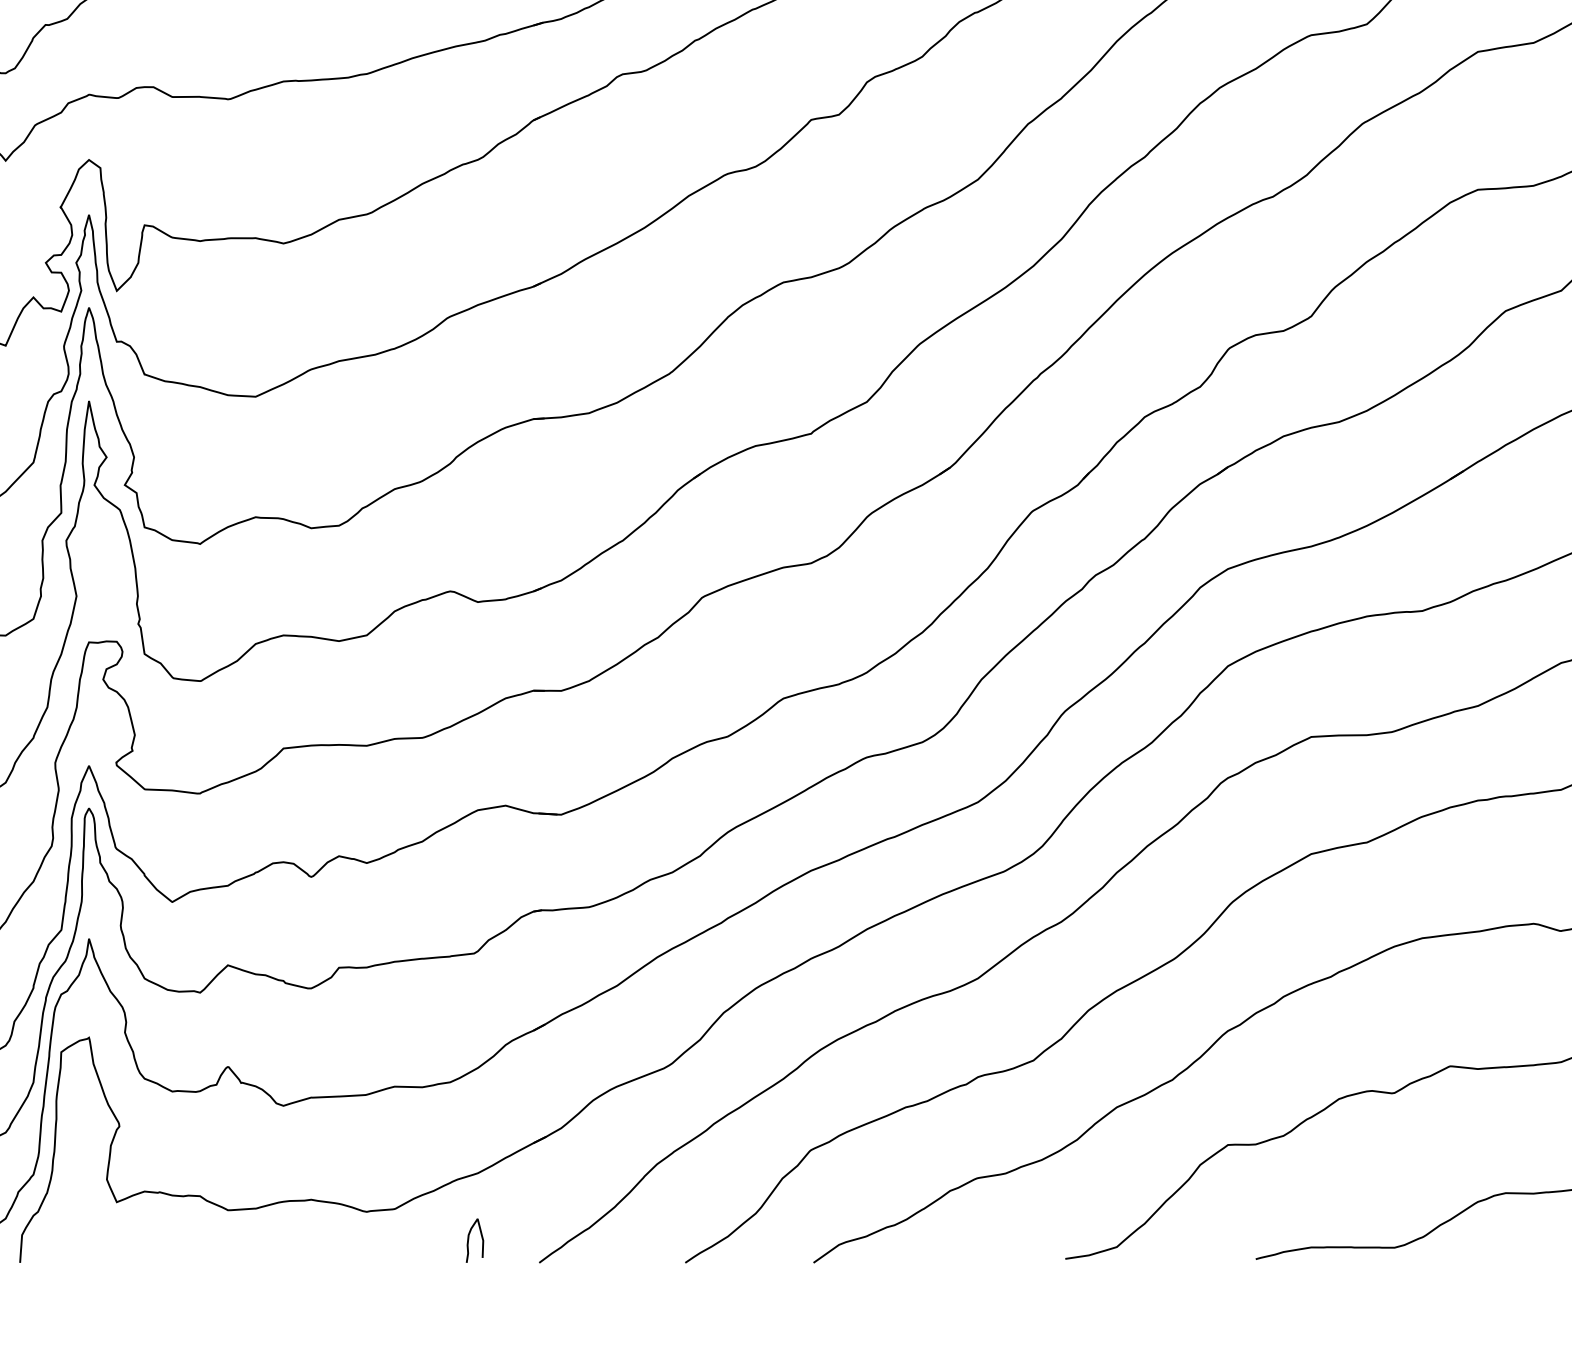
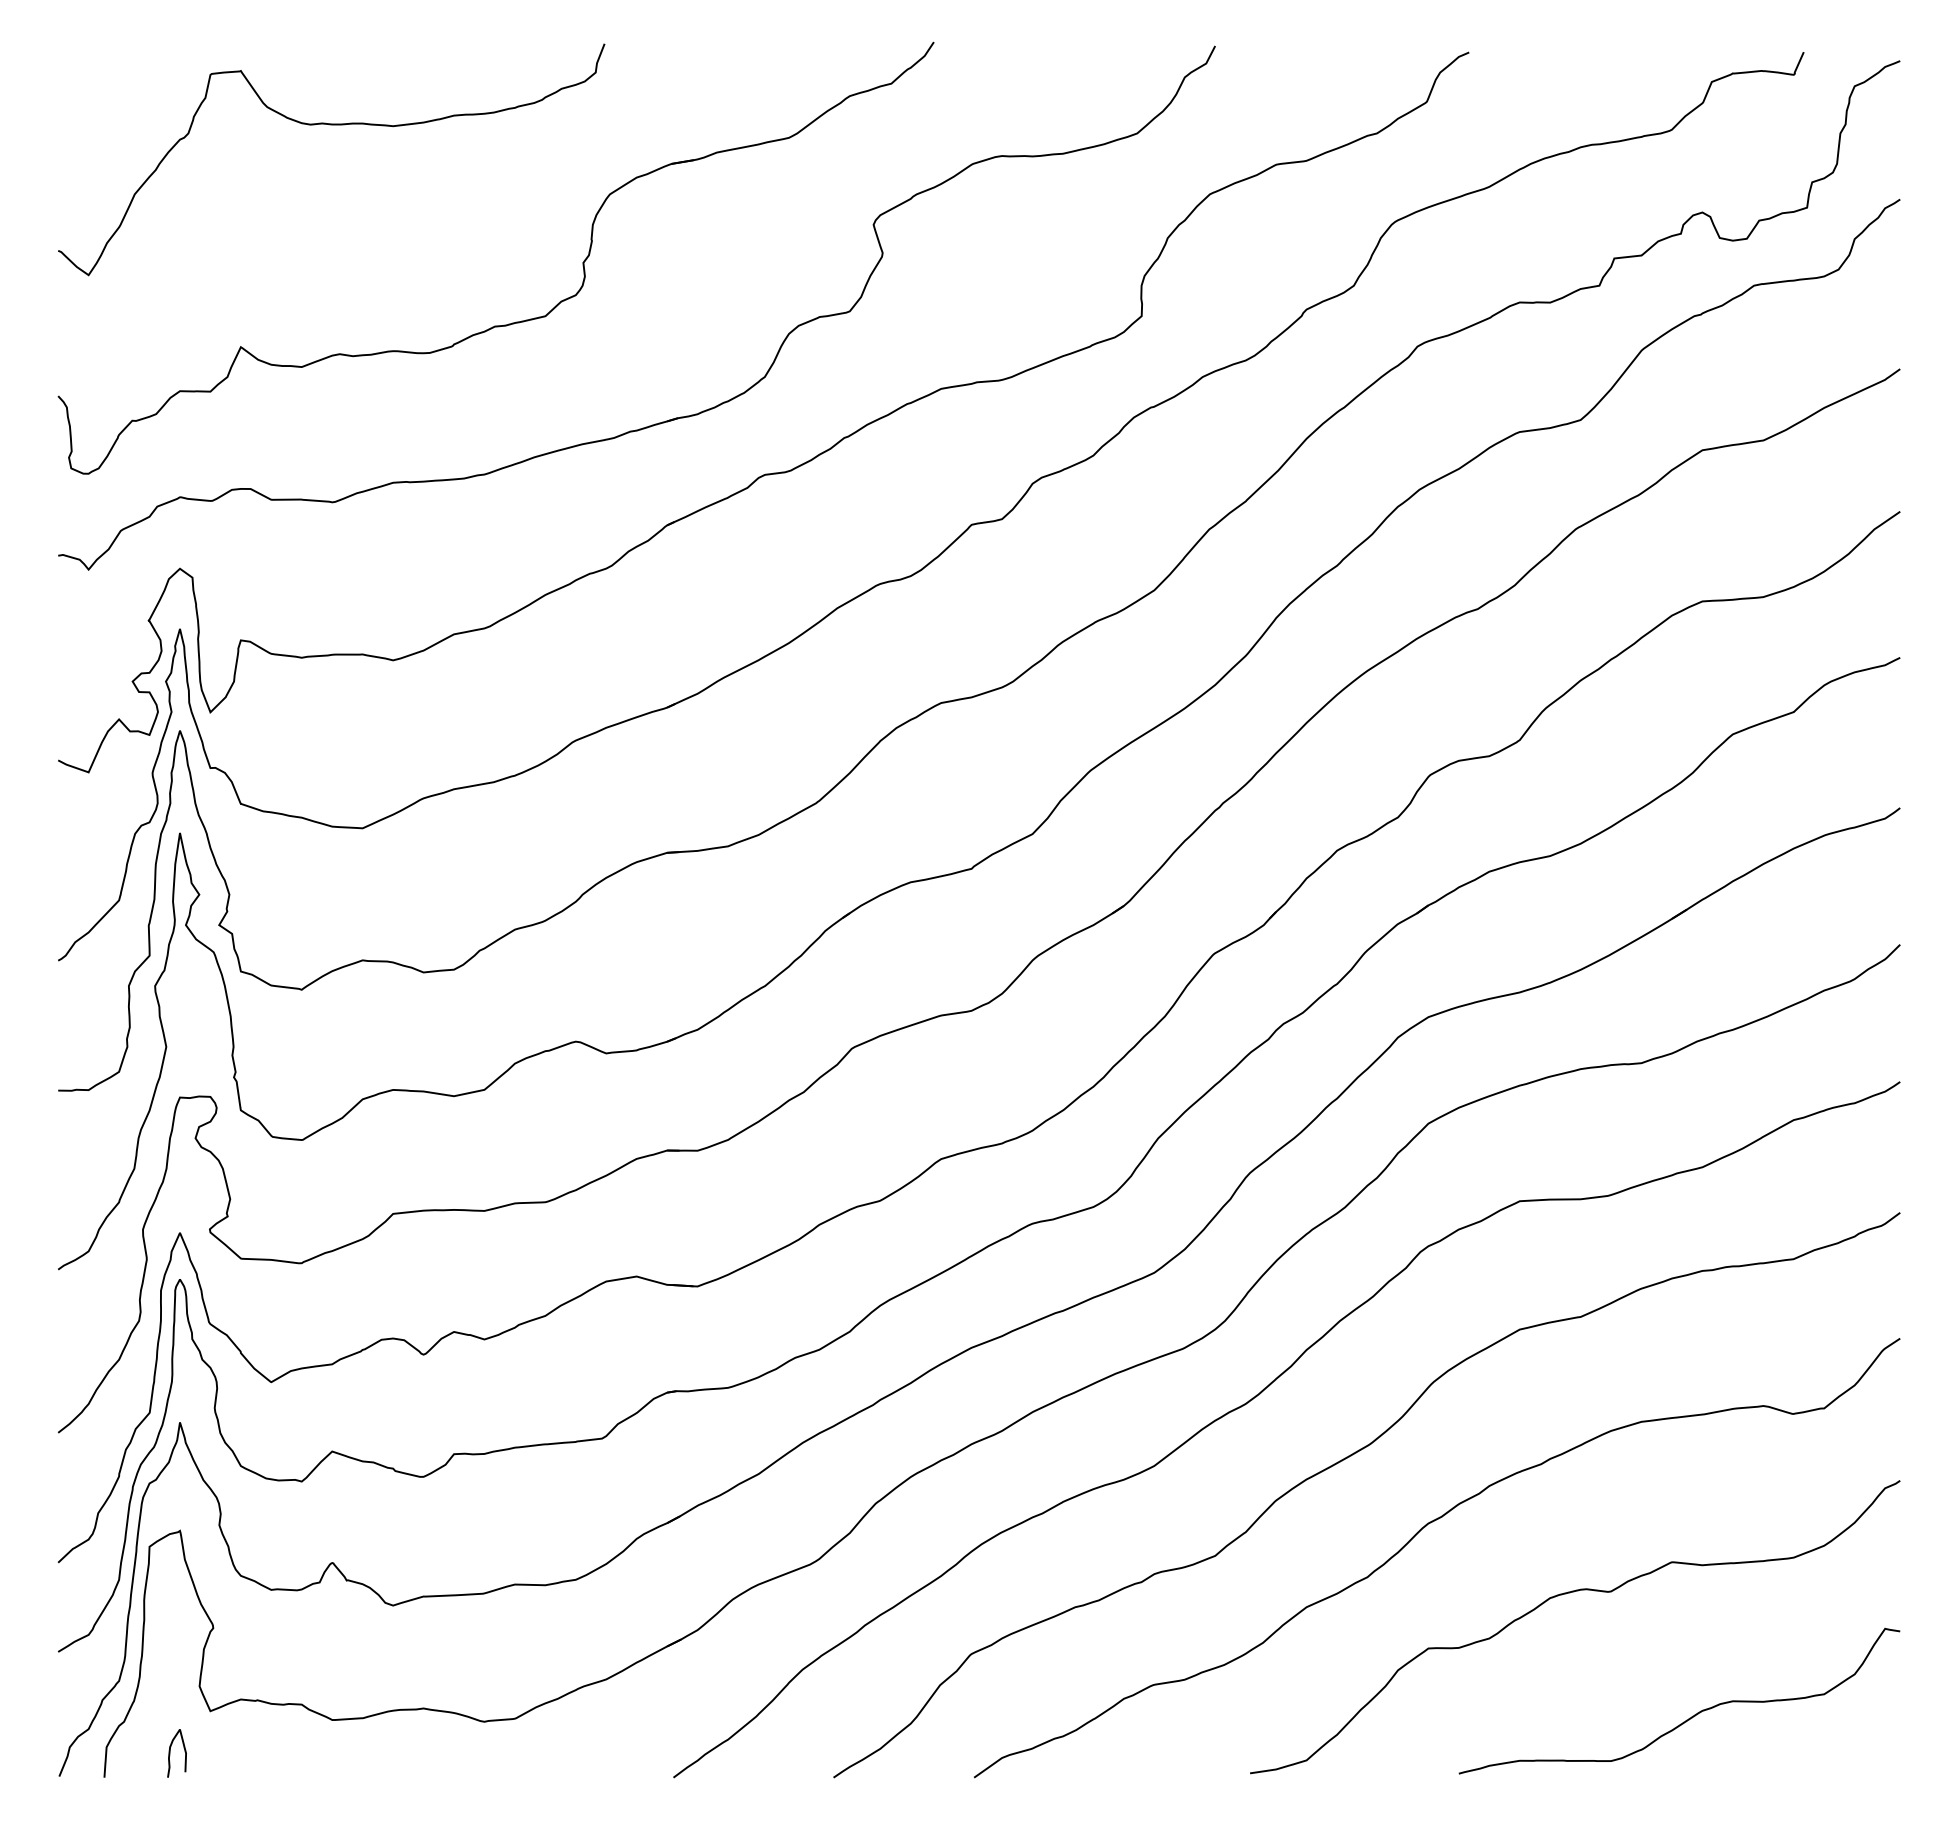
curve: (469, 1240) -> (170, 1753), moved

